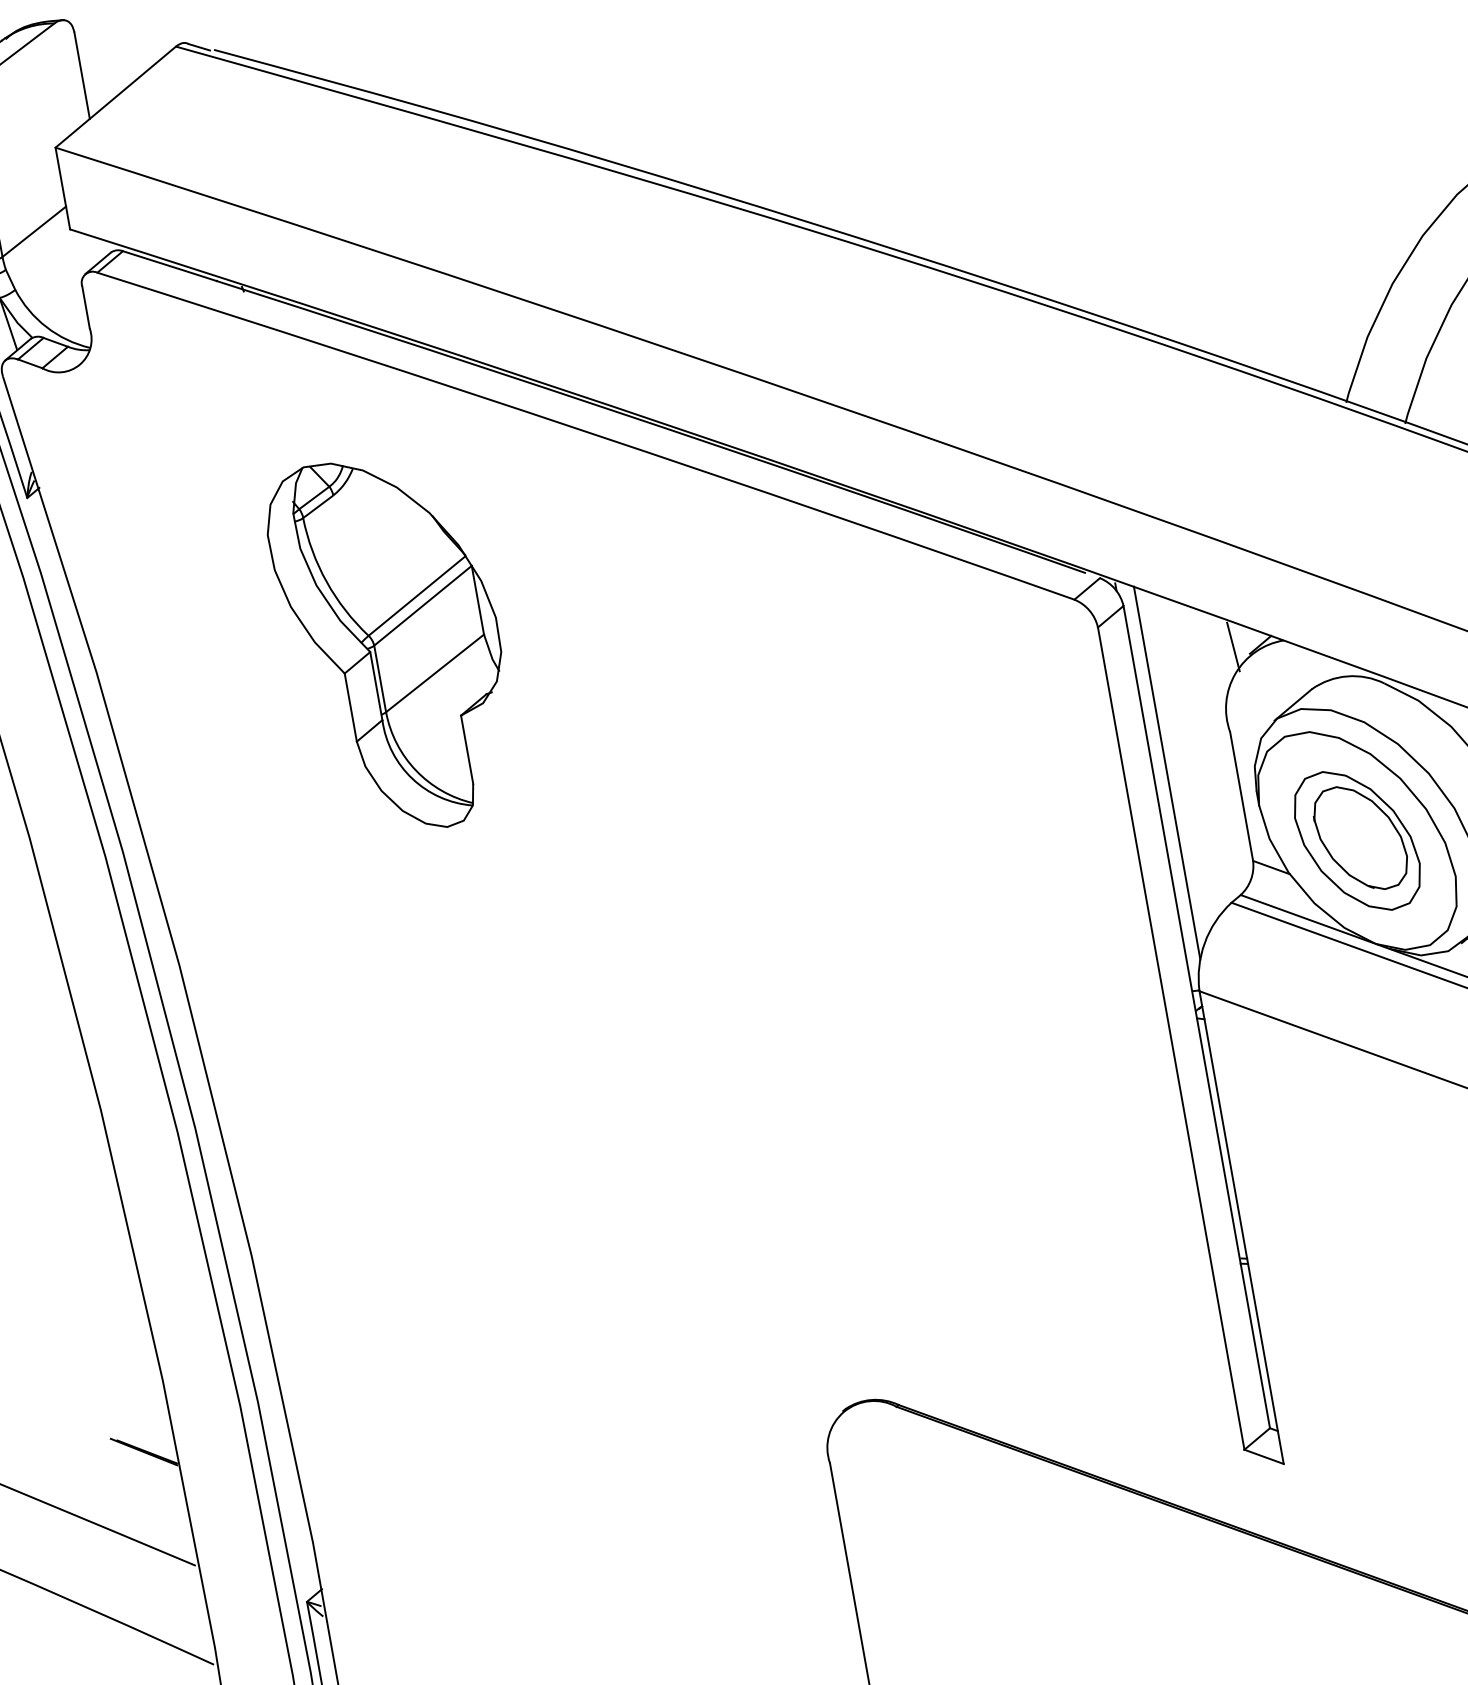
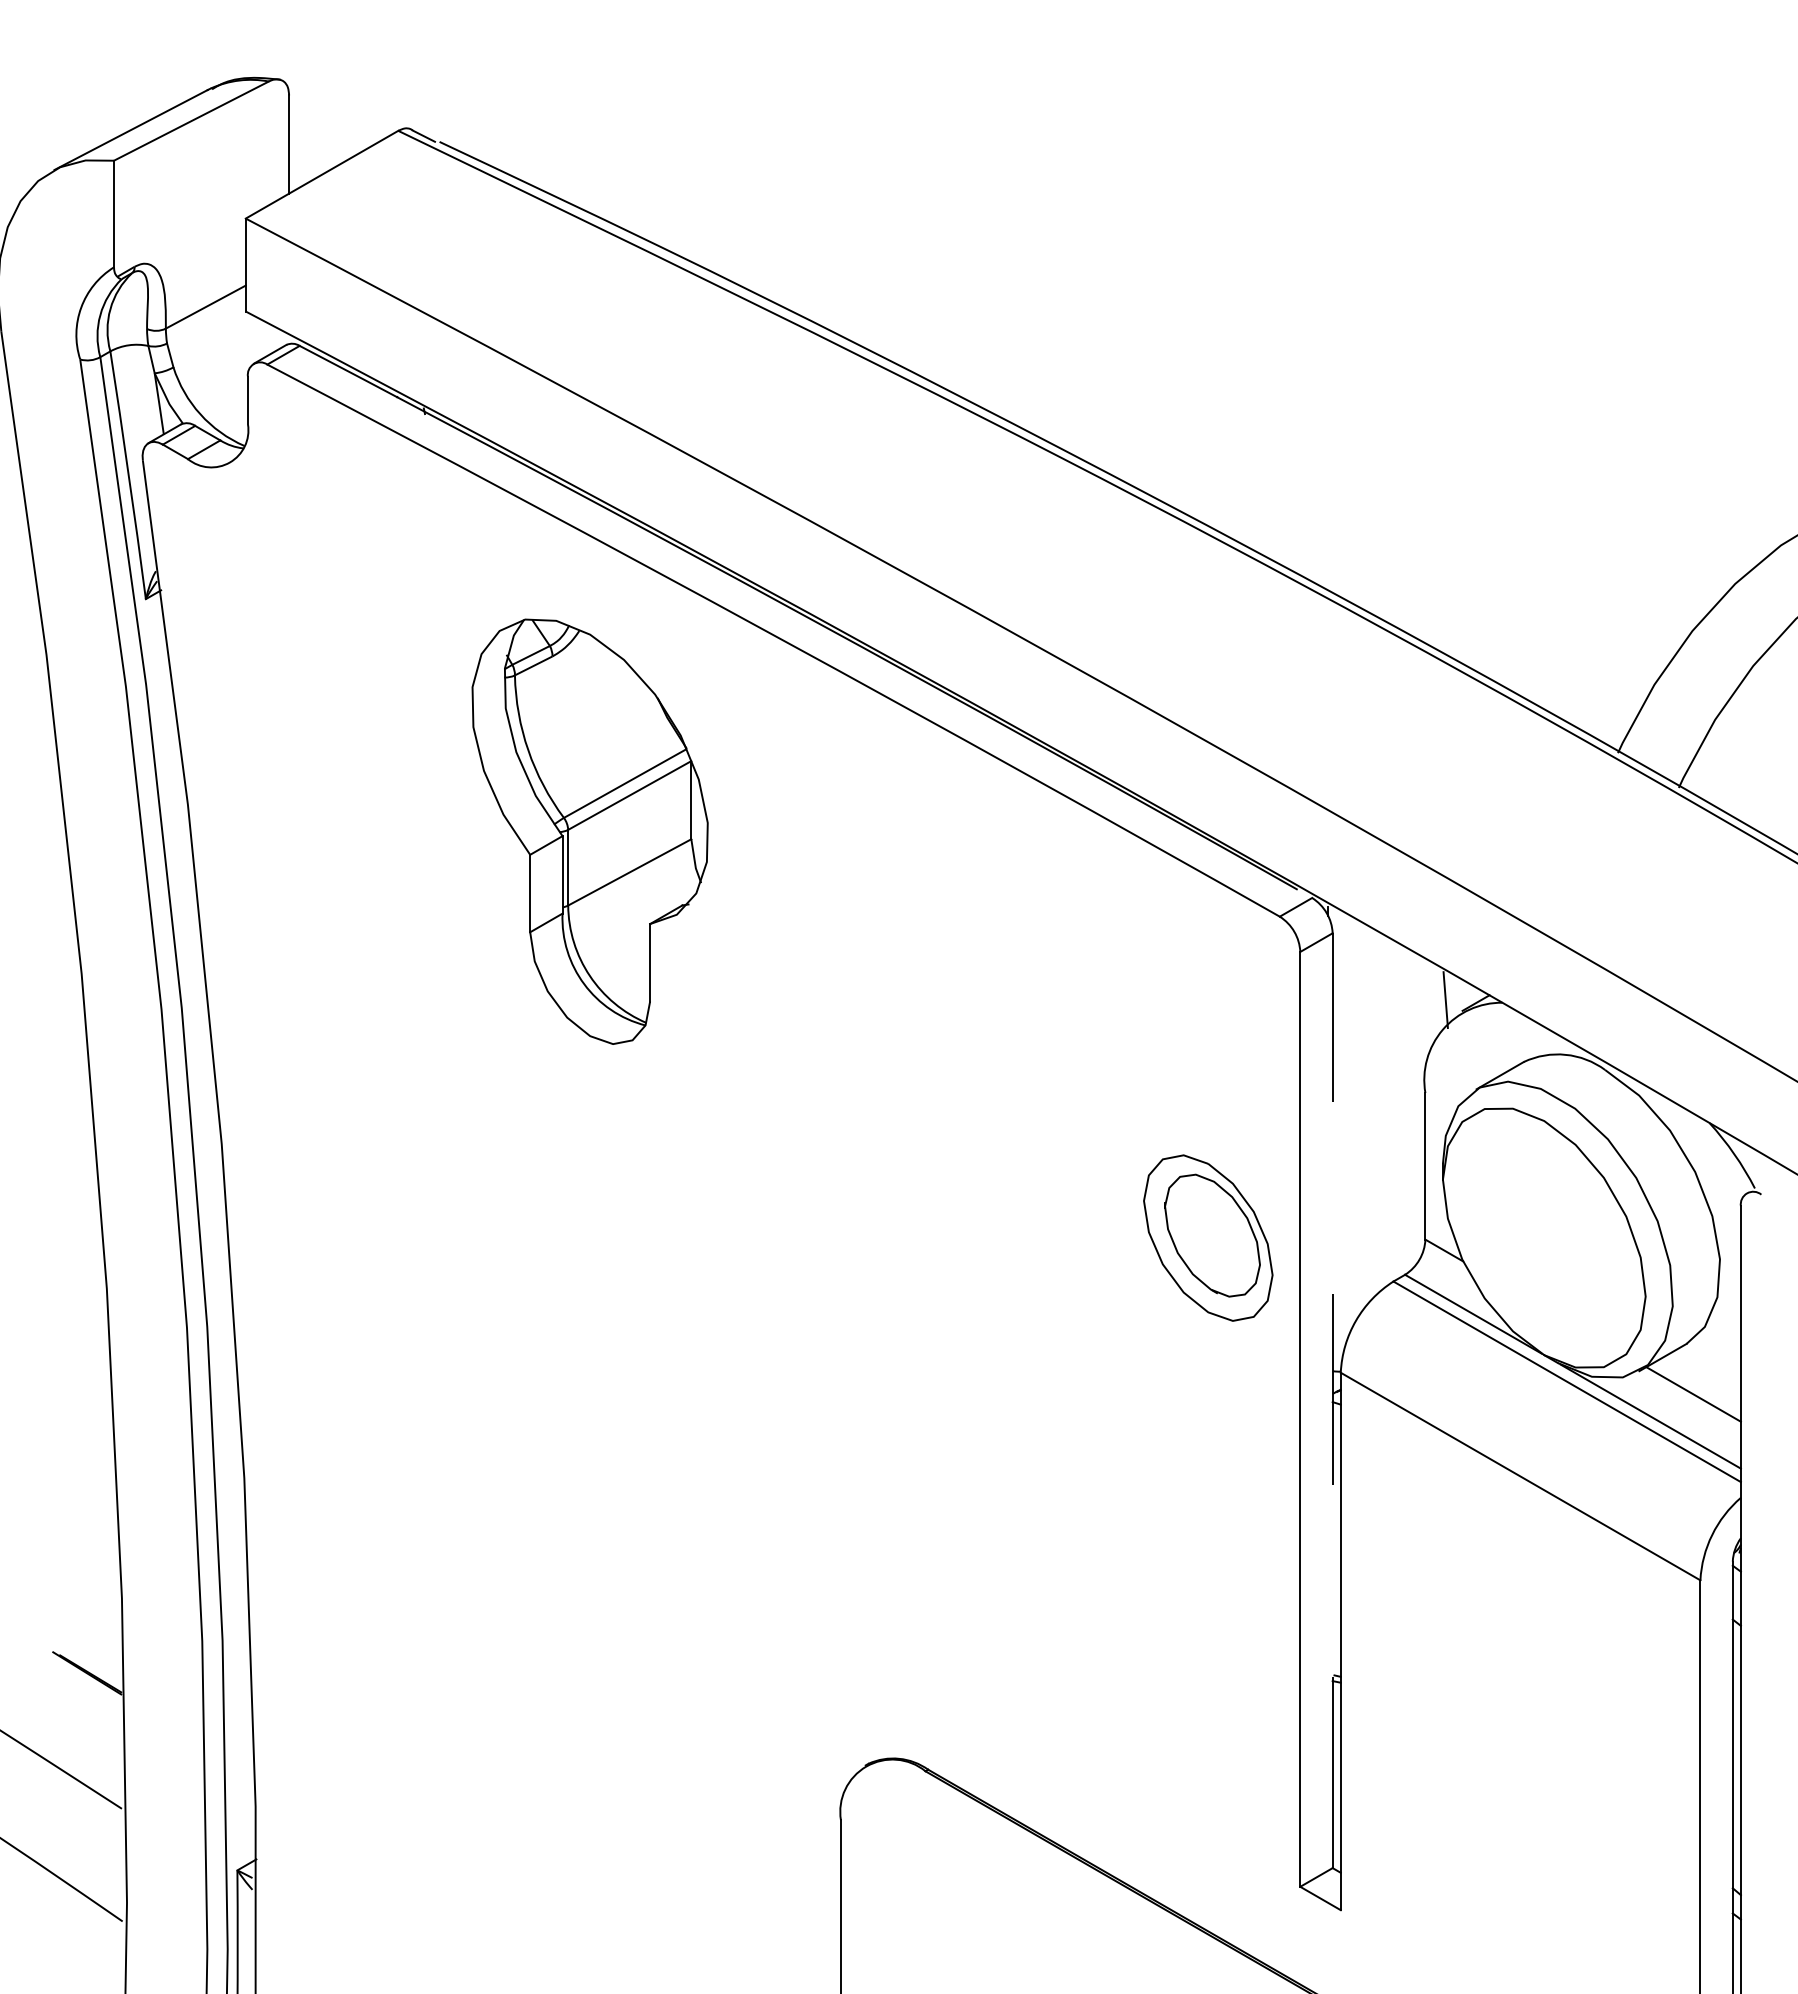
part: (393, 643) -> (589, 831), moved
line: (1166, 773) -> (1347, 1126), removed
part: (1357, 840) -> (1208, 1237), moved
line: (1196, 1016) -> (1332, 1400), solid -> dashed

